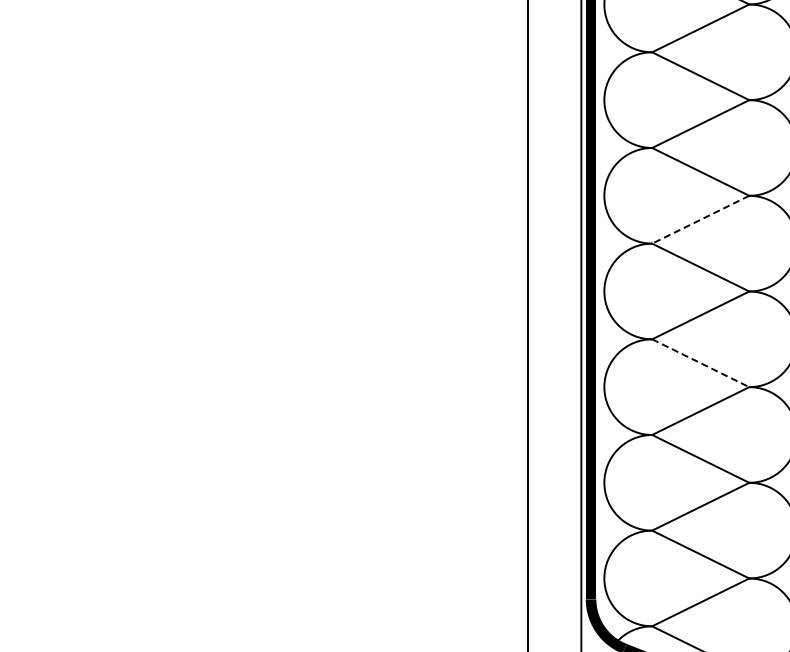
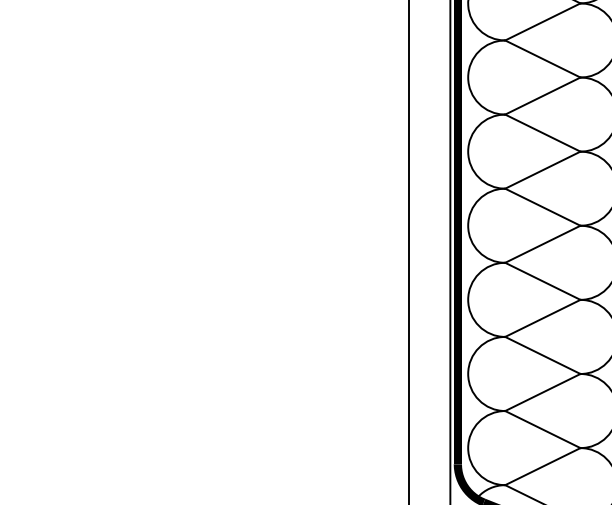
line: (700, 219) -> (542, 169), dashed -> solid
line: (701, 363) -> (543, 281), dashed -> solid

